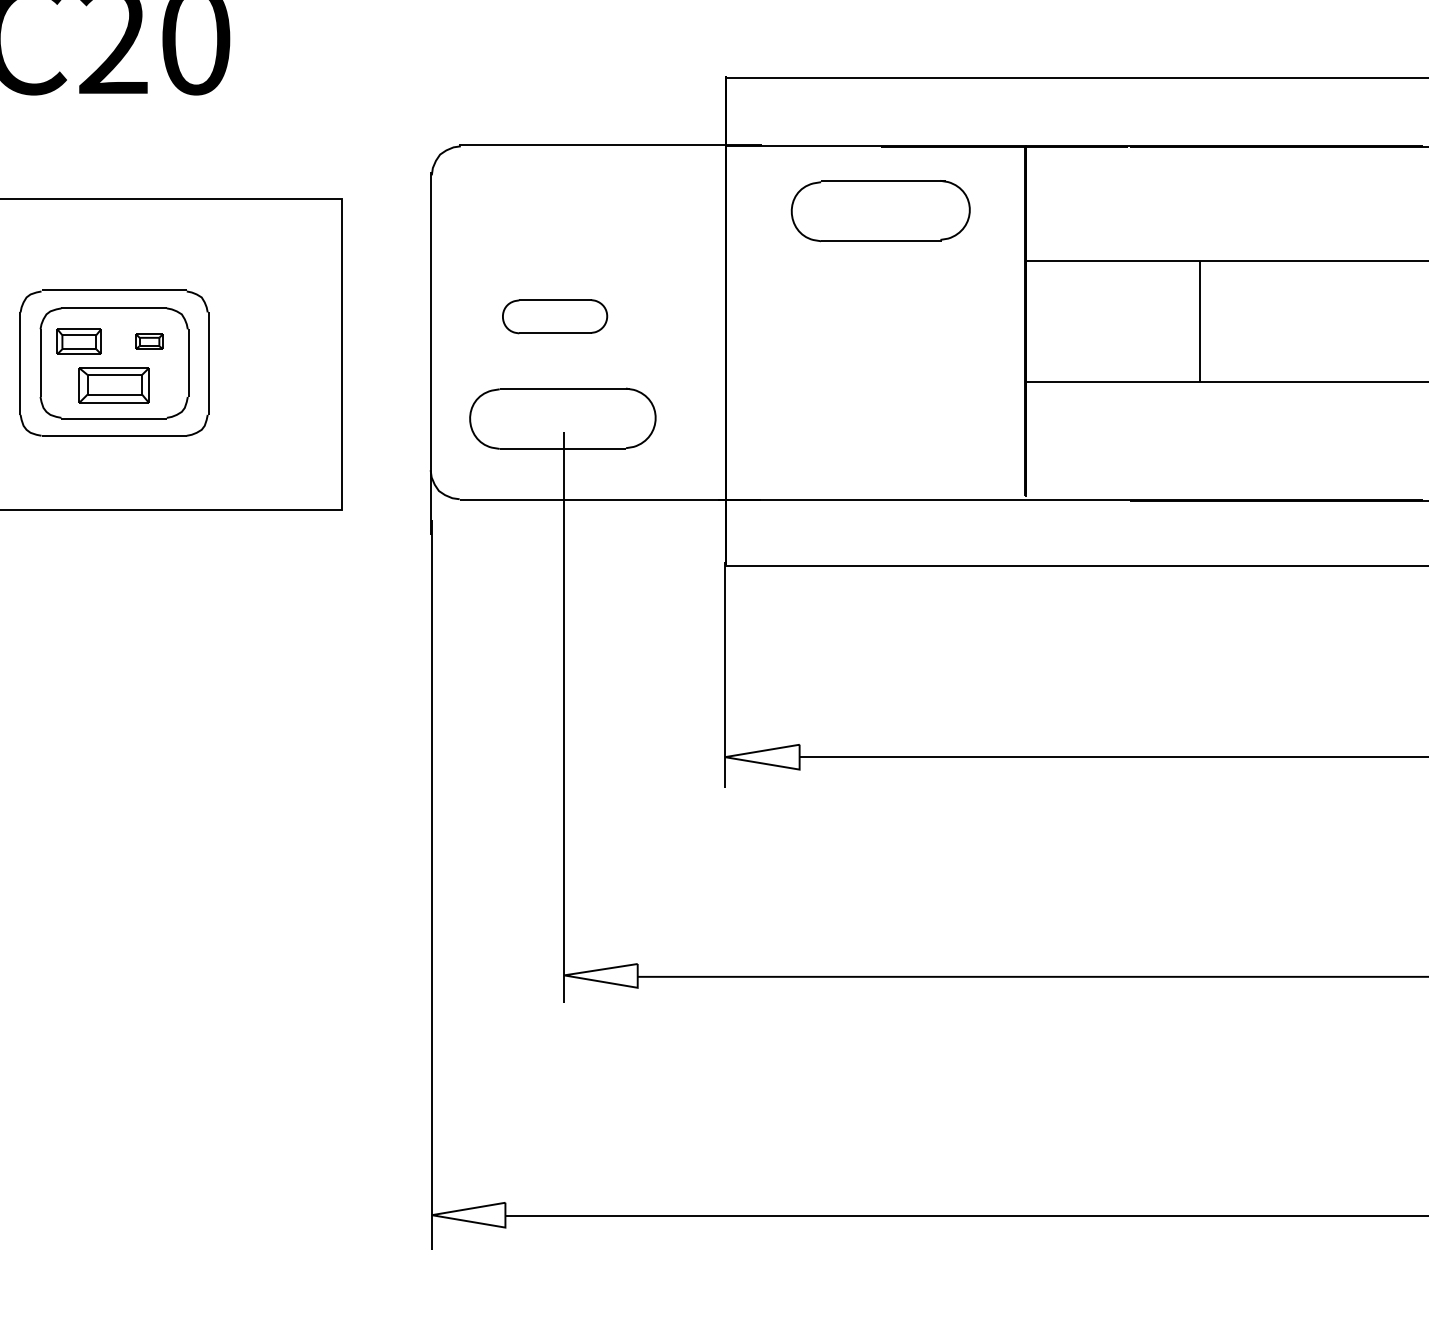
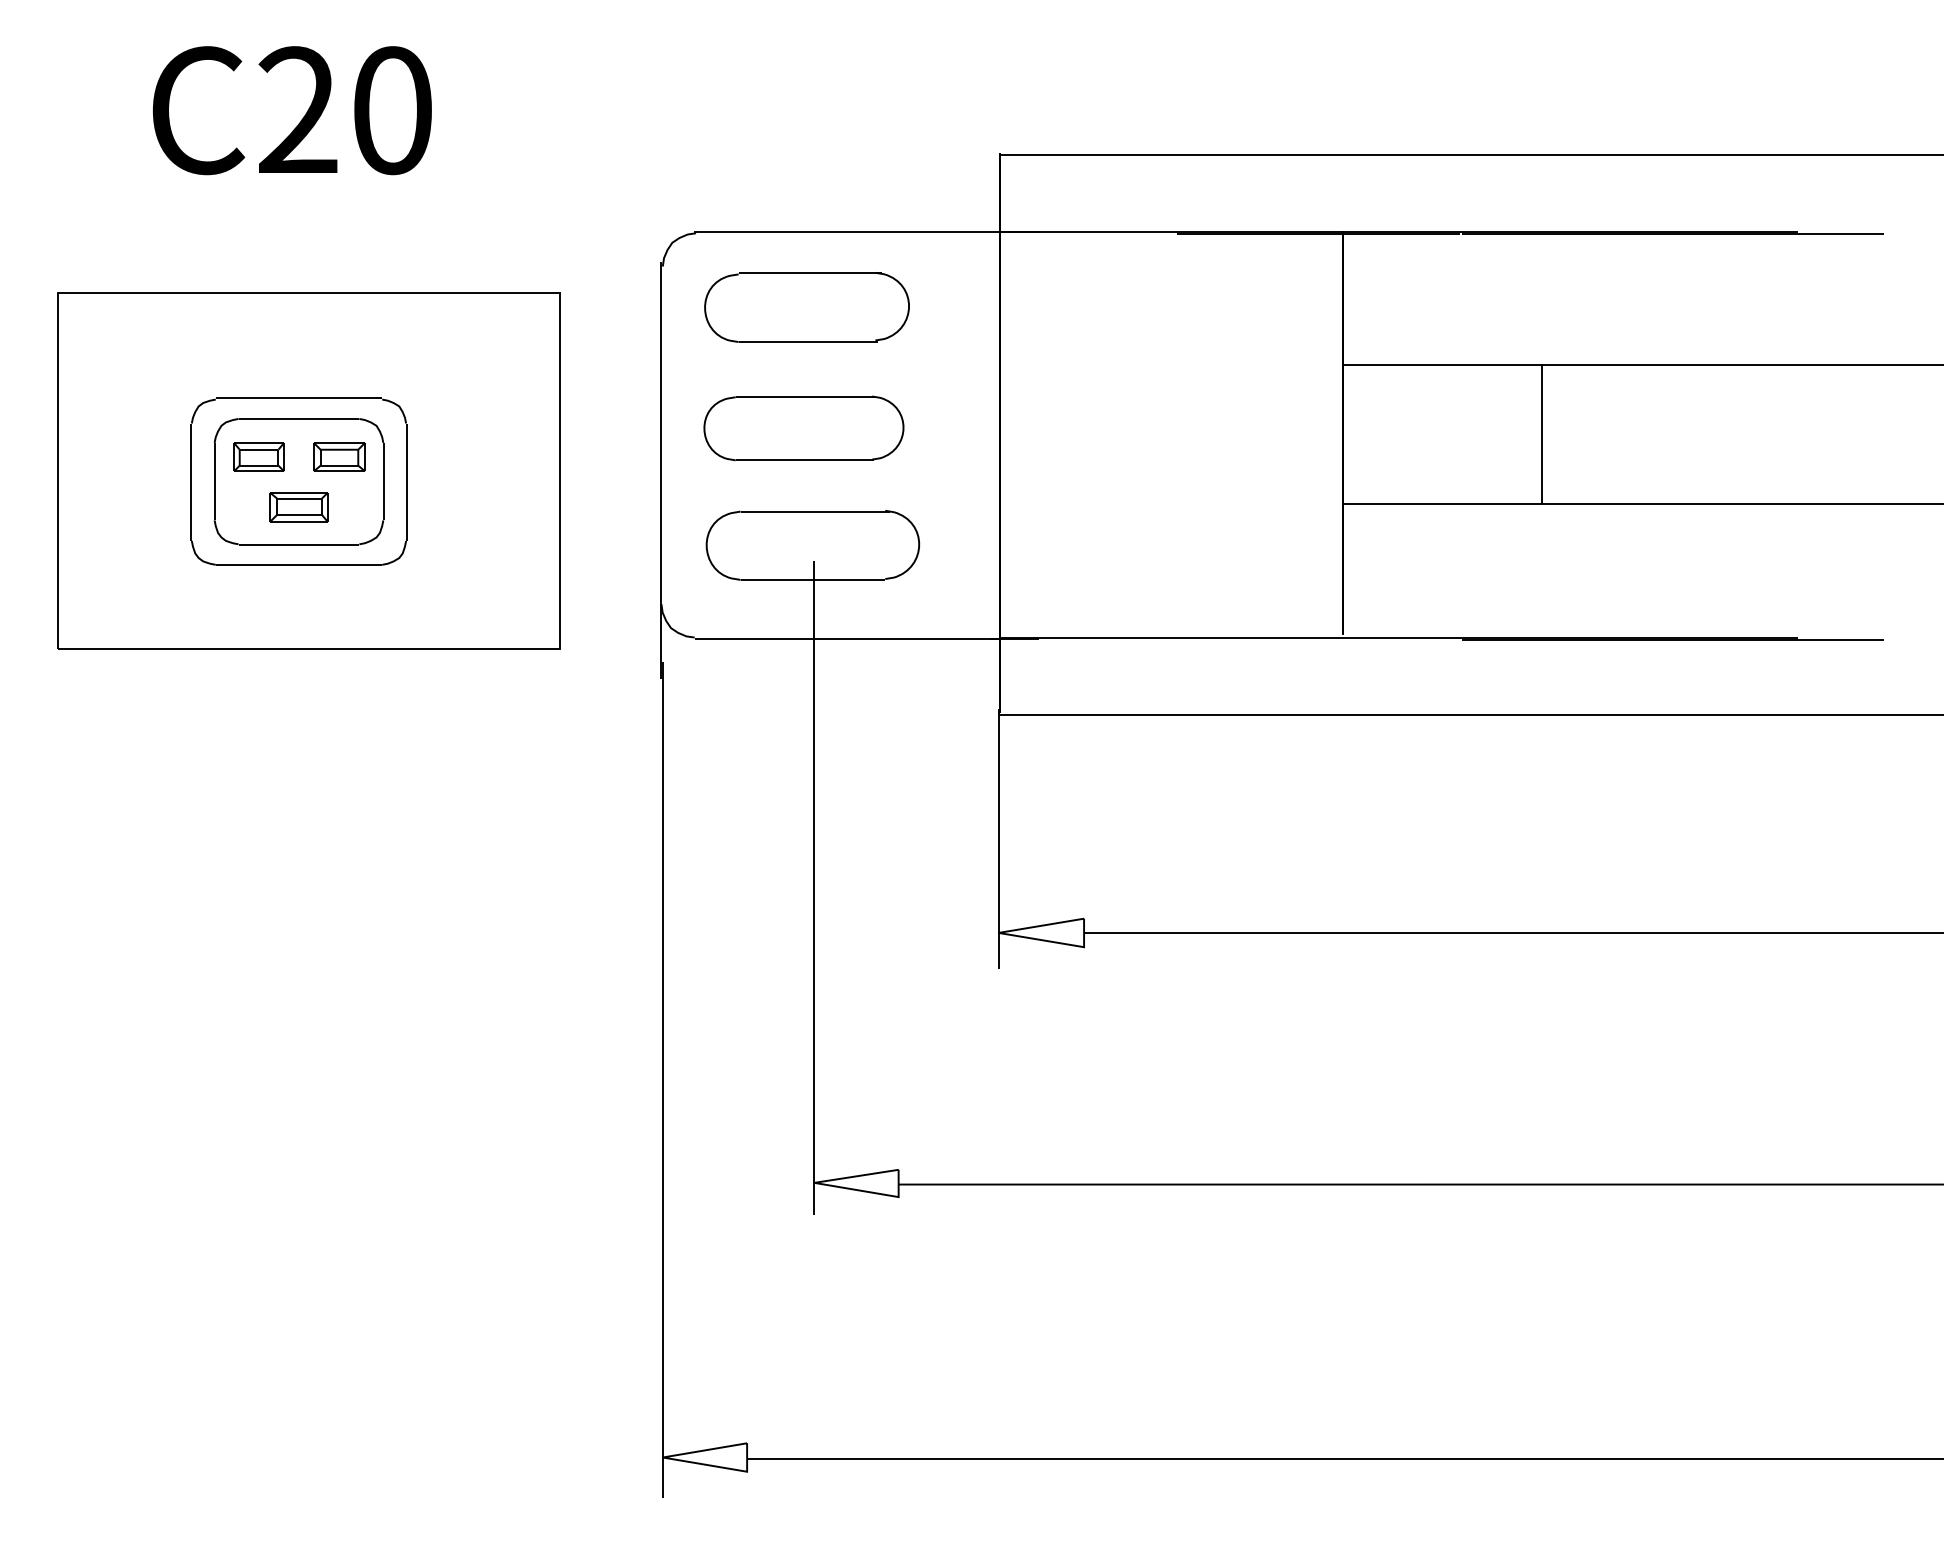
part: (880, 211) -> (806, 307), moved
part: (554, 316) -> (803, 428), size x1.67
part: (149, 341) -> (339, 456), size x1.67
part: (113, 385) -> (298, 507), size x0.71

